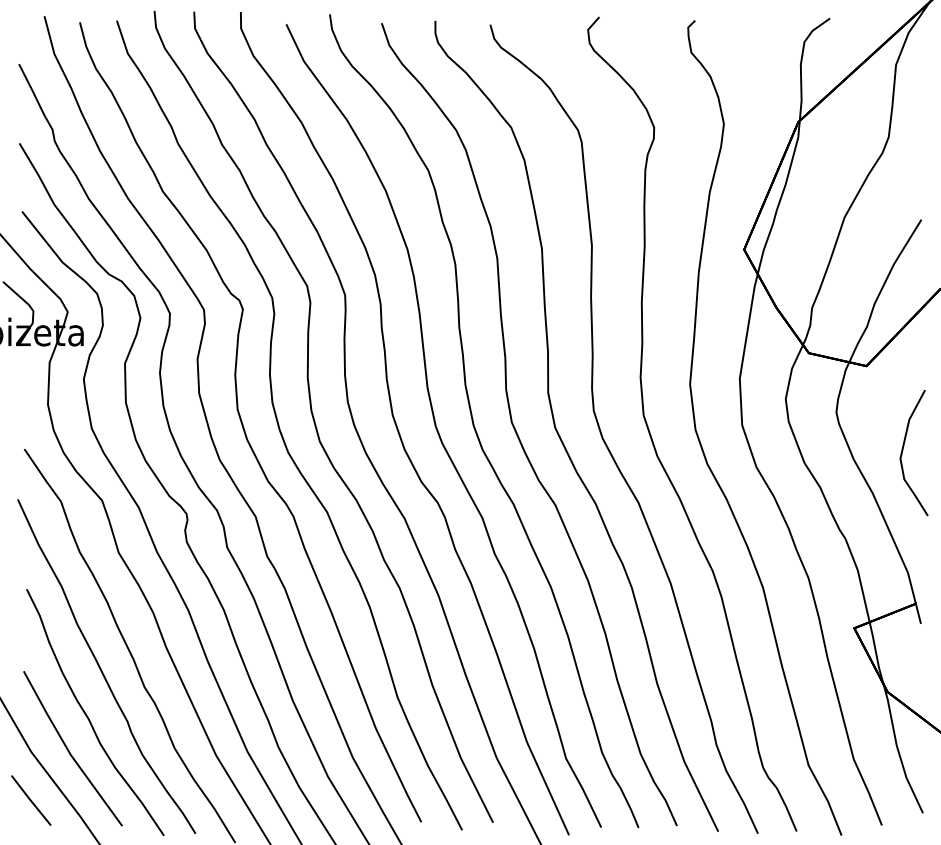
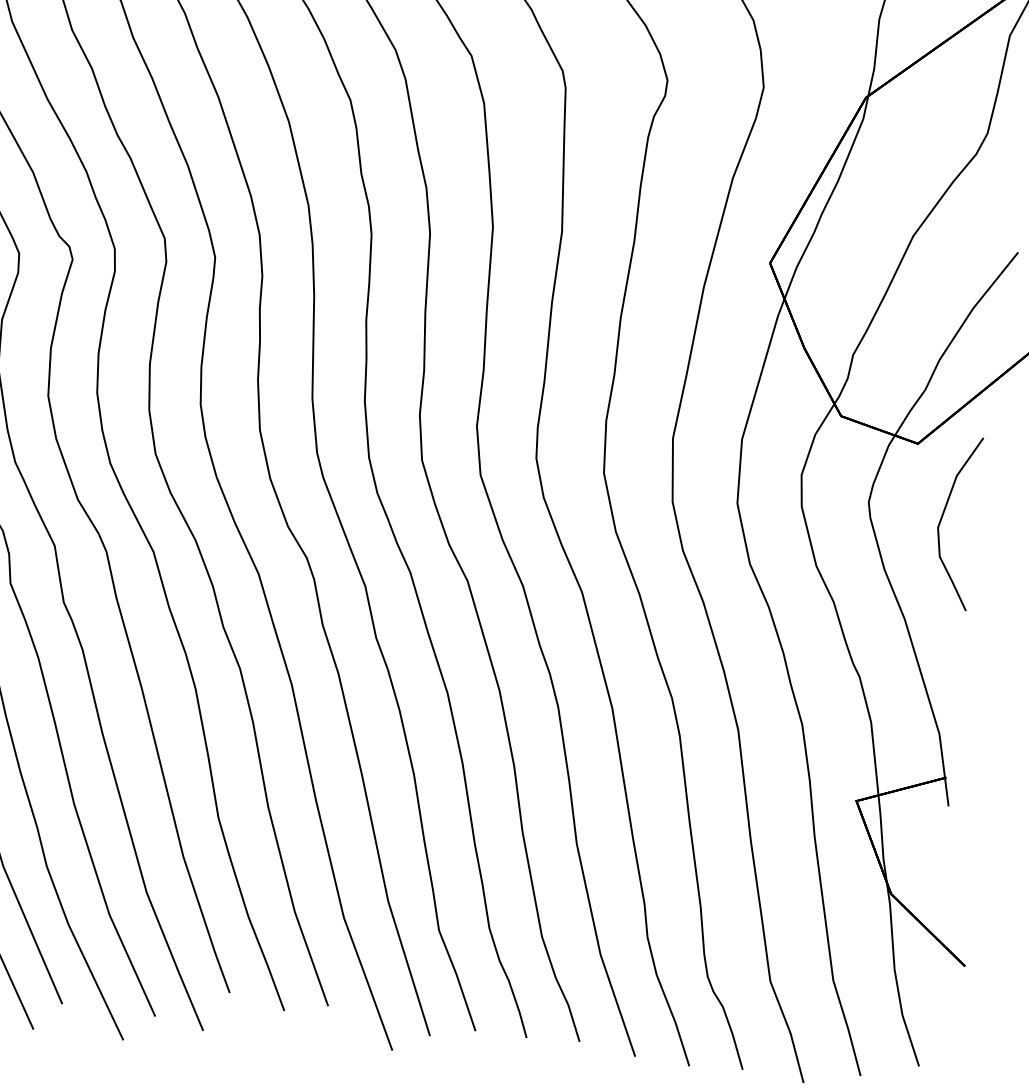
curve: (903, 450) -> (943, 517), moved

